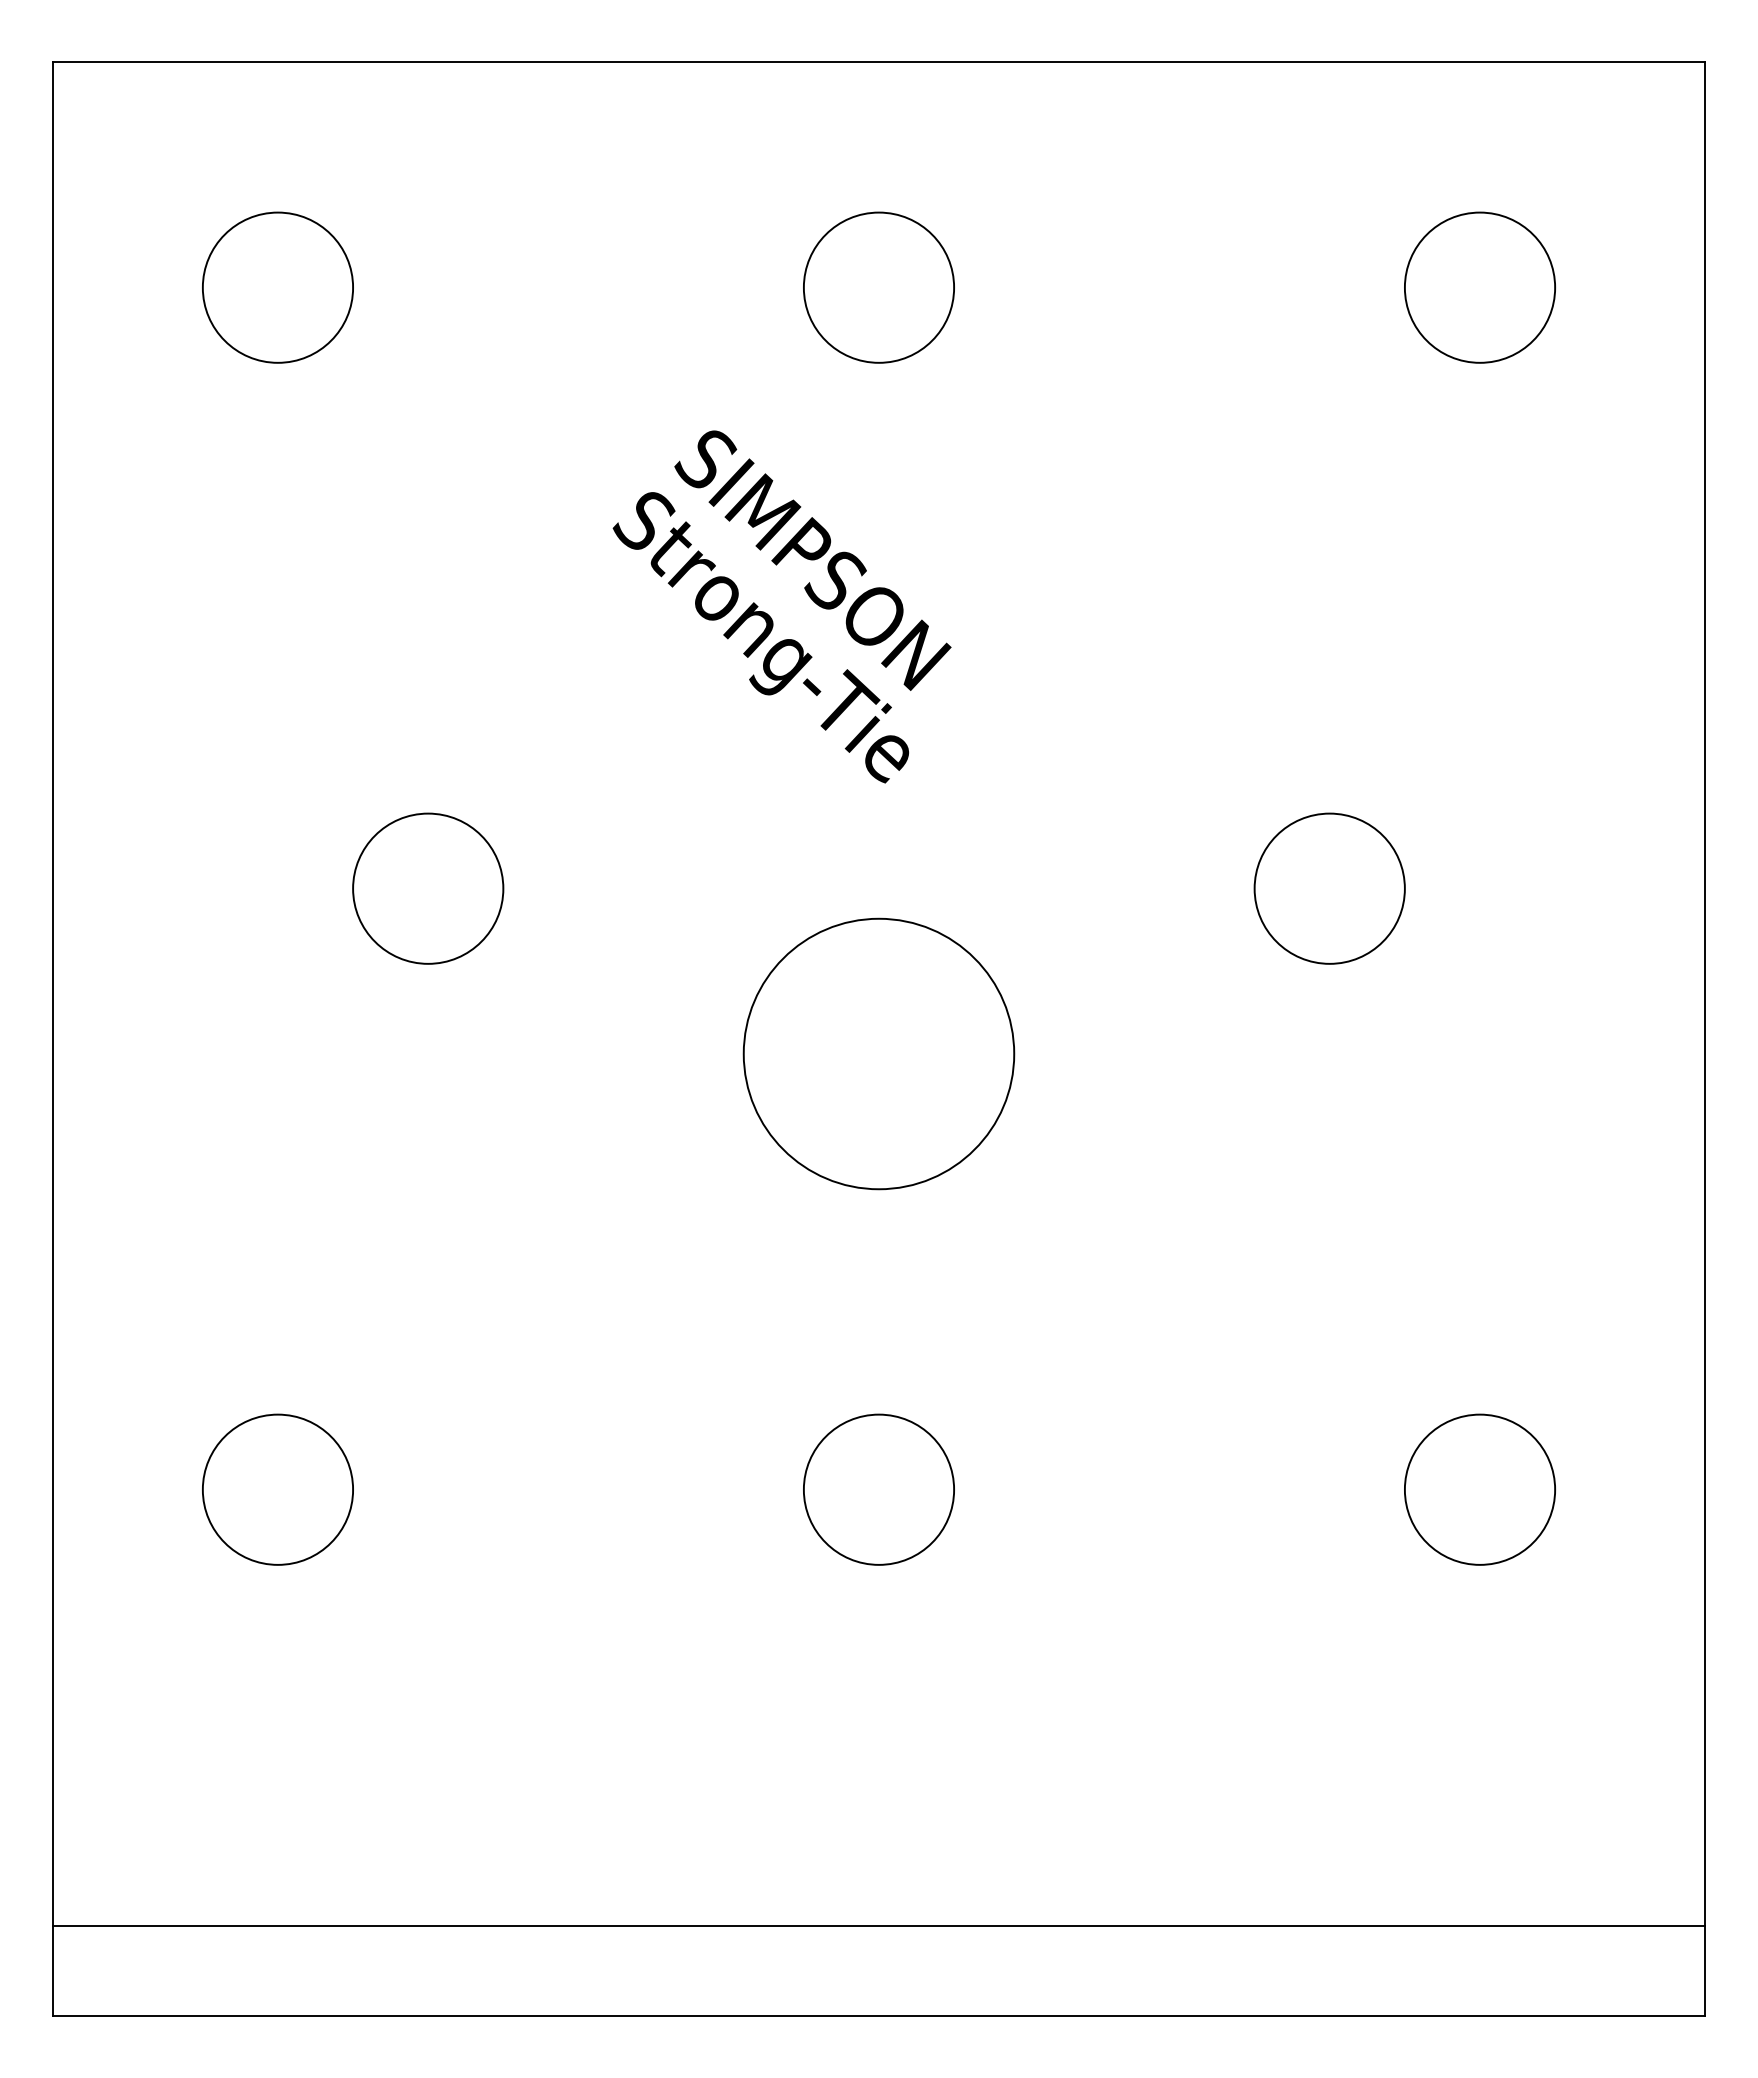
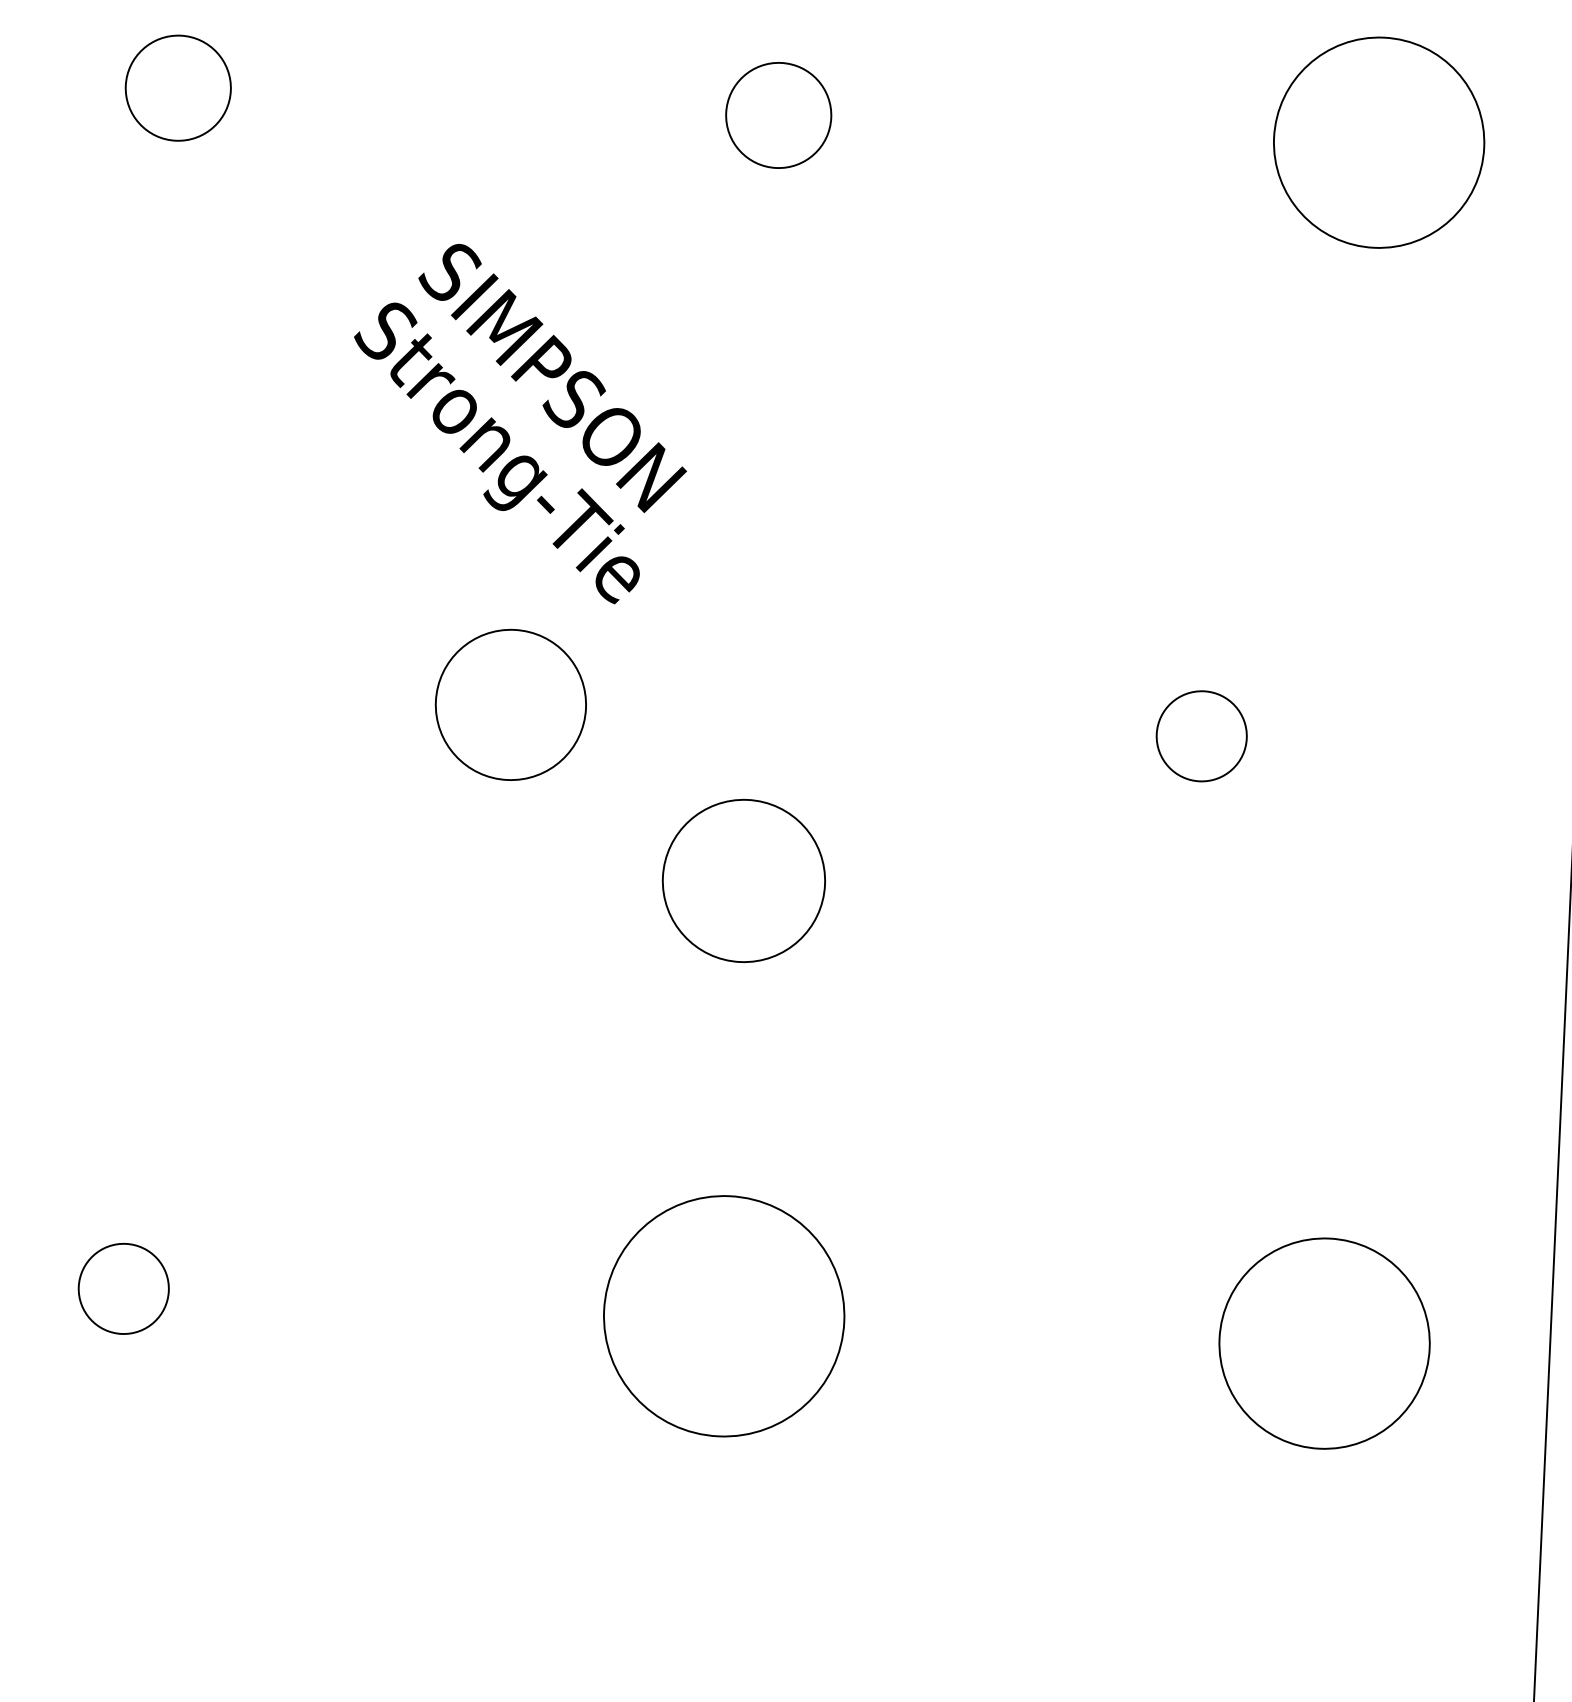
circle: (277, 287) -> (177, 87), size x0.7
circle: (878, 287) -> (778, 115), size x0.7
circle: (1479, 287) -> (1378, 142), size x1.4
text: (781, 606) -> (519, 422), moved
circle: (428, 888) -> (511, 704), moved
circle: (1329, 888) -> (1201, 736), size x0.6
circle: (878, 1053) -> (743, 880), size x0.6
circle: (277, 1489) -> (123, 1288), size x0.6
circle: (878, 1489) -> (723, 1316), size x1.6
circle: (1479, 1489) -> (1324, 1343), size x1.4

